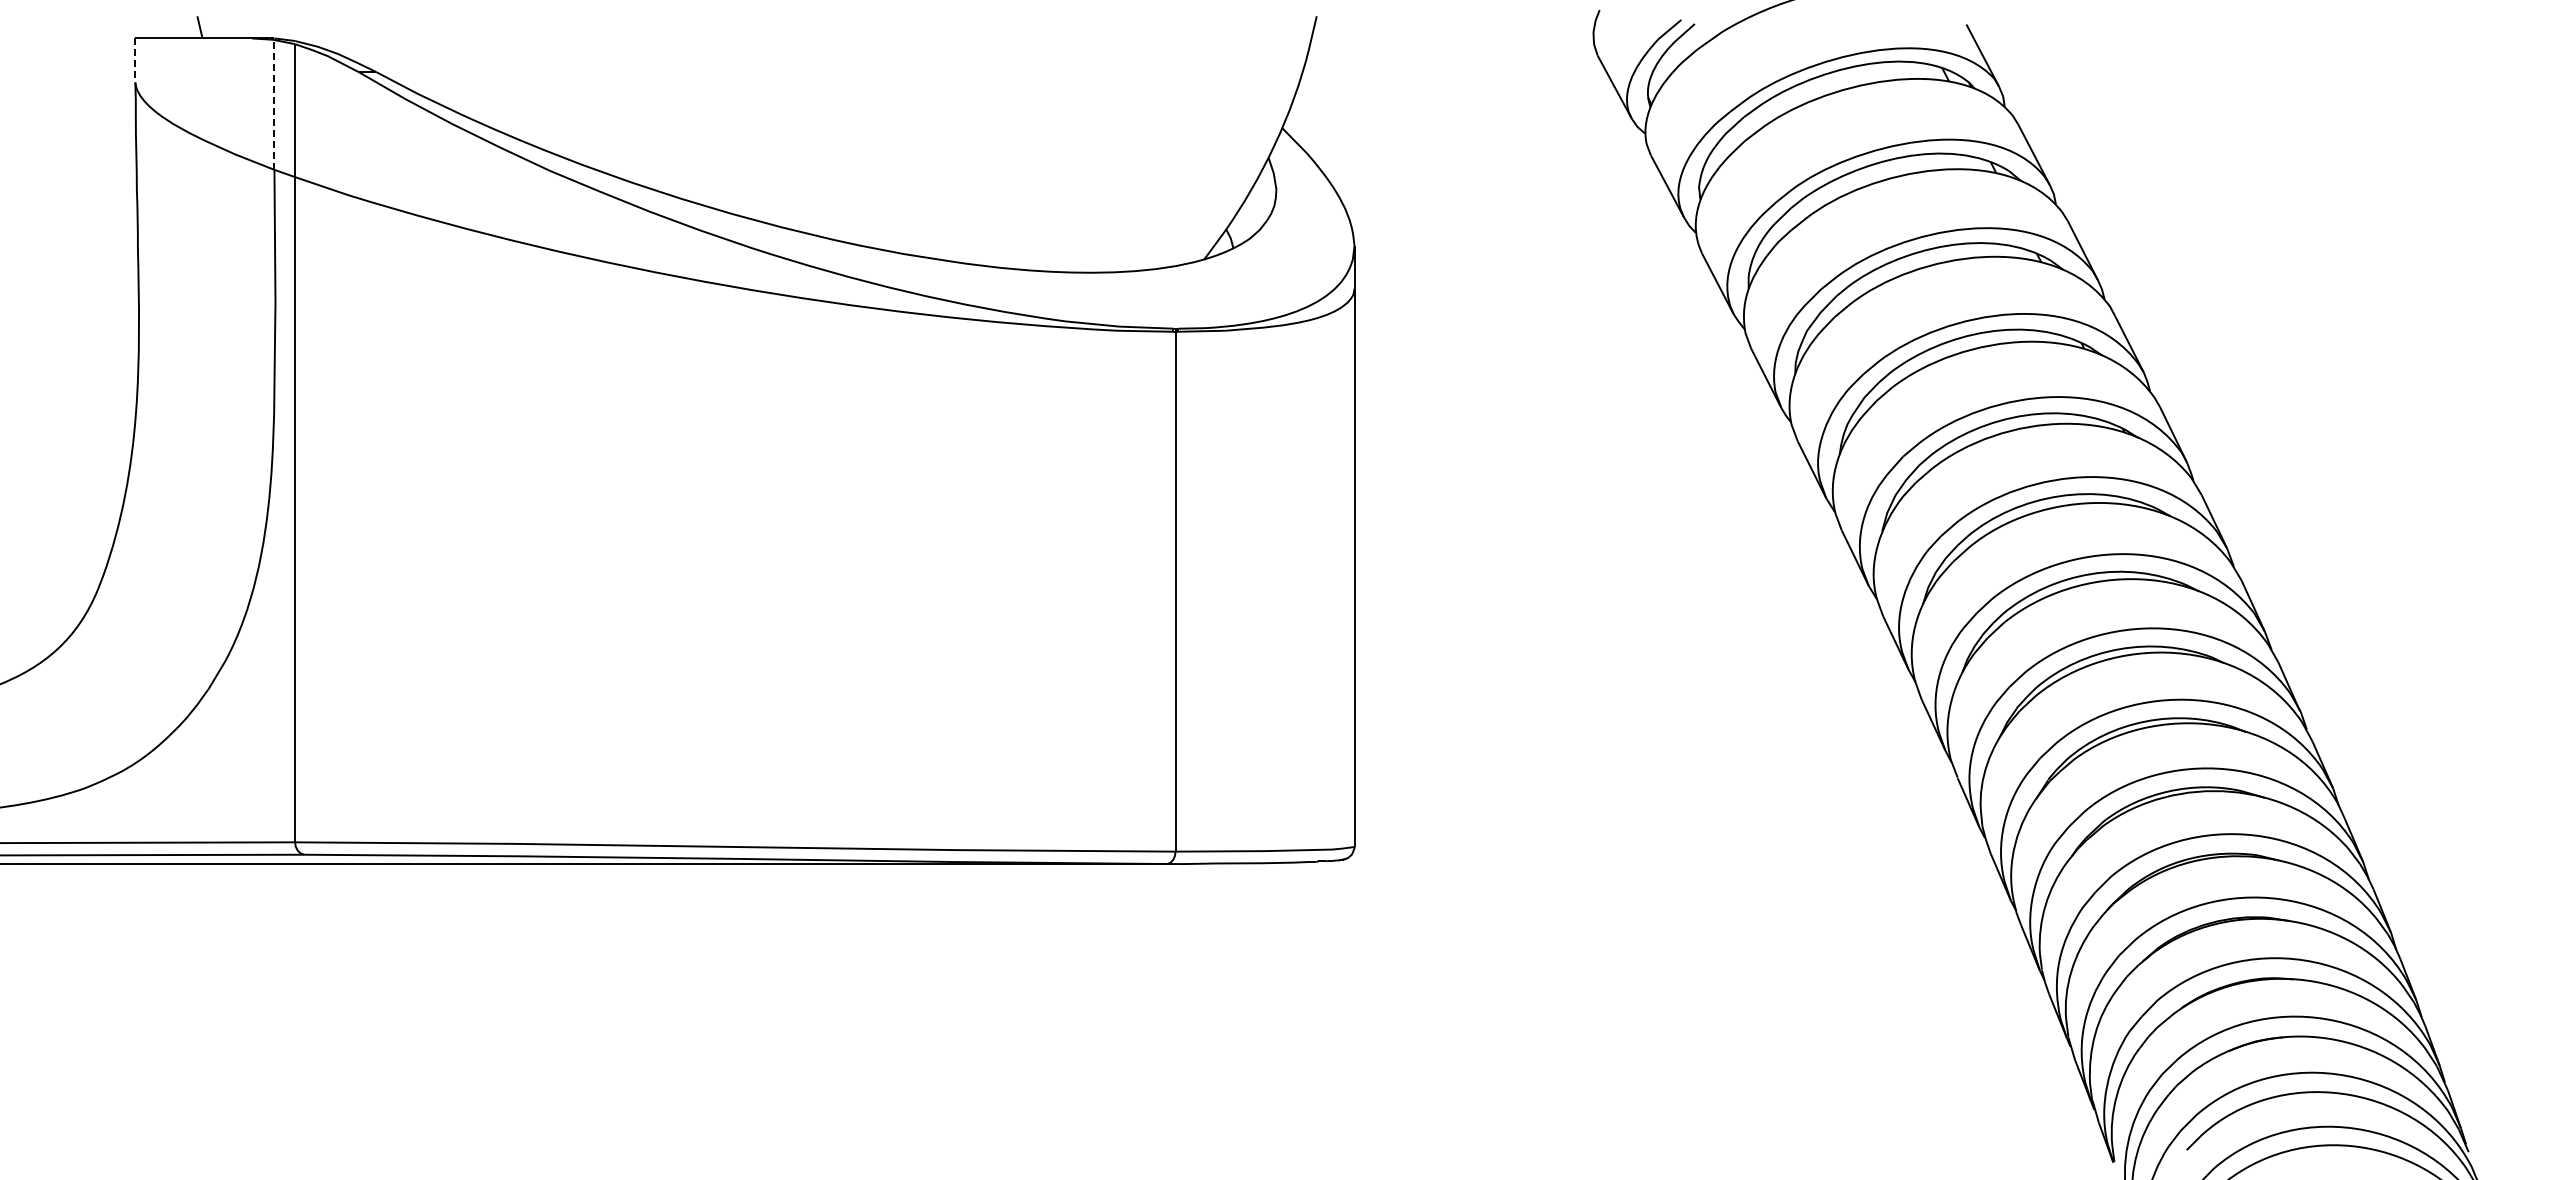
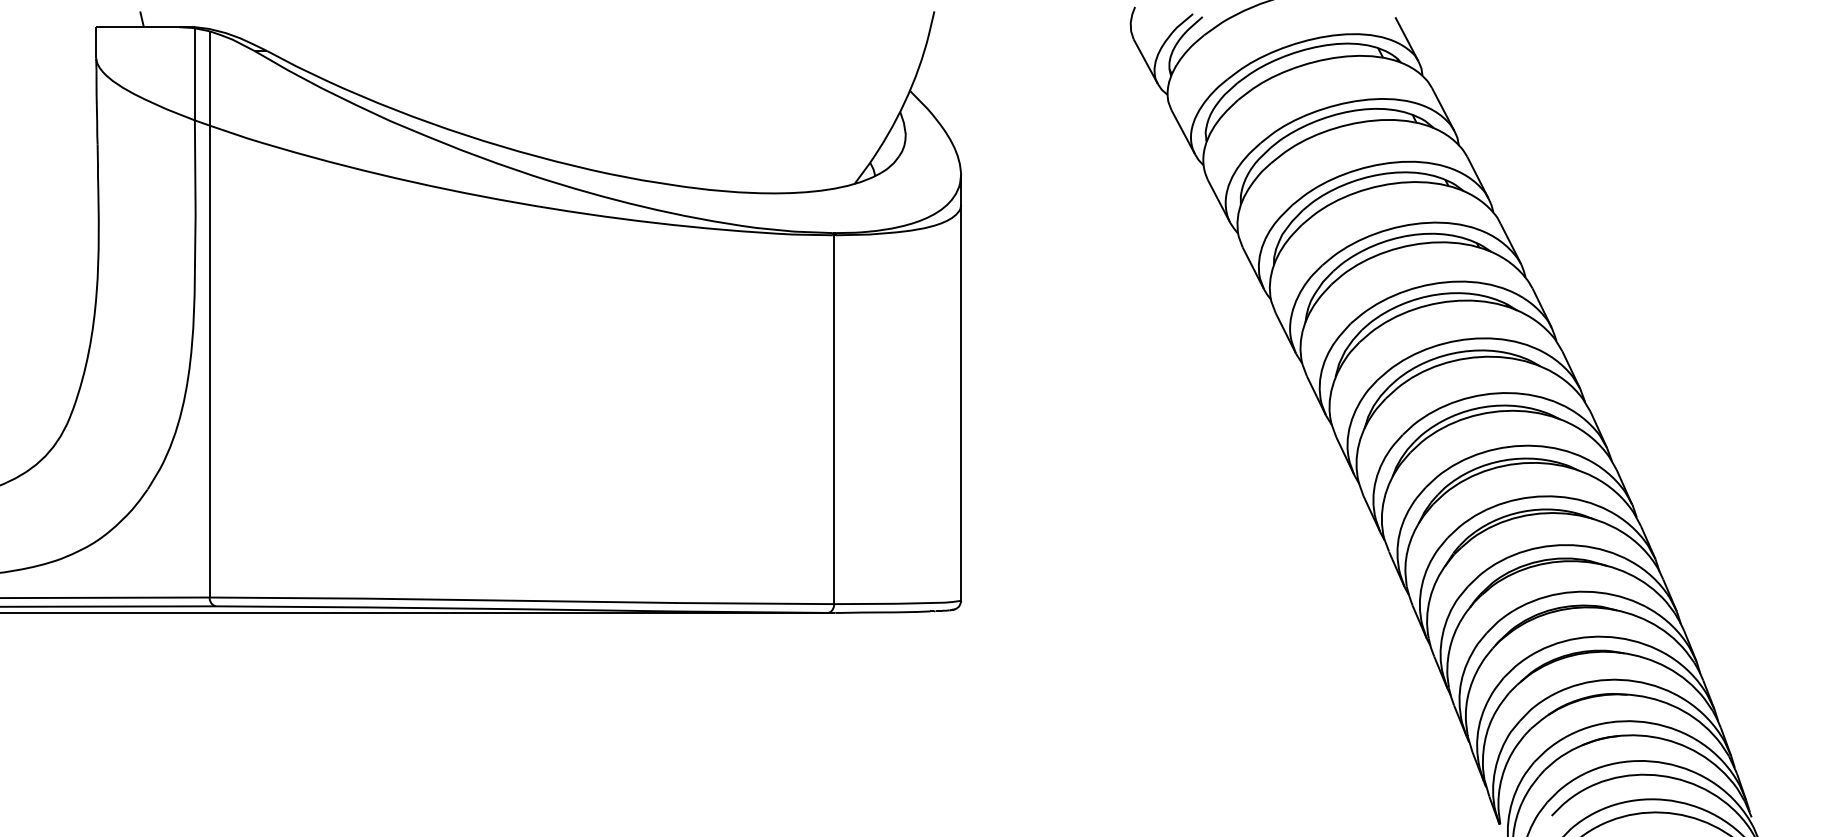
line: (135, 60) -> (96, 42), dashed -> solid
line: (274, 104) -> (194, 74), dashed -> solid

